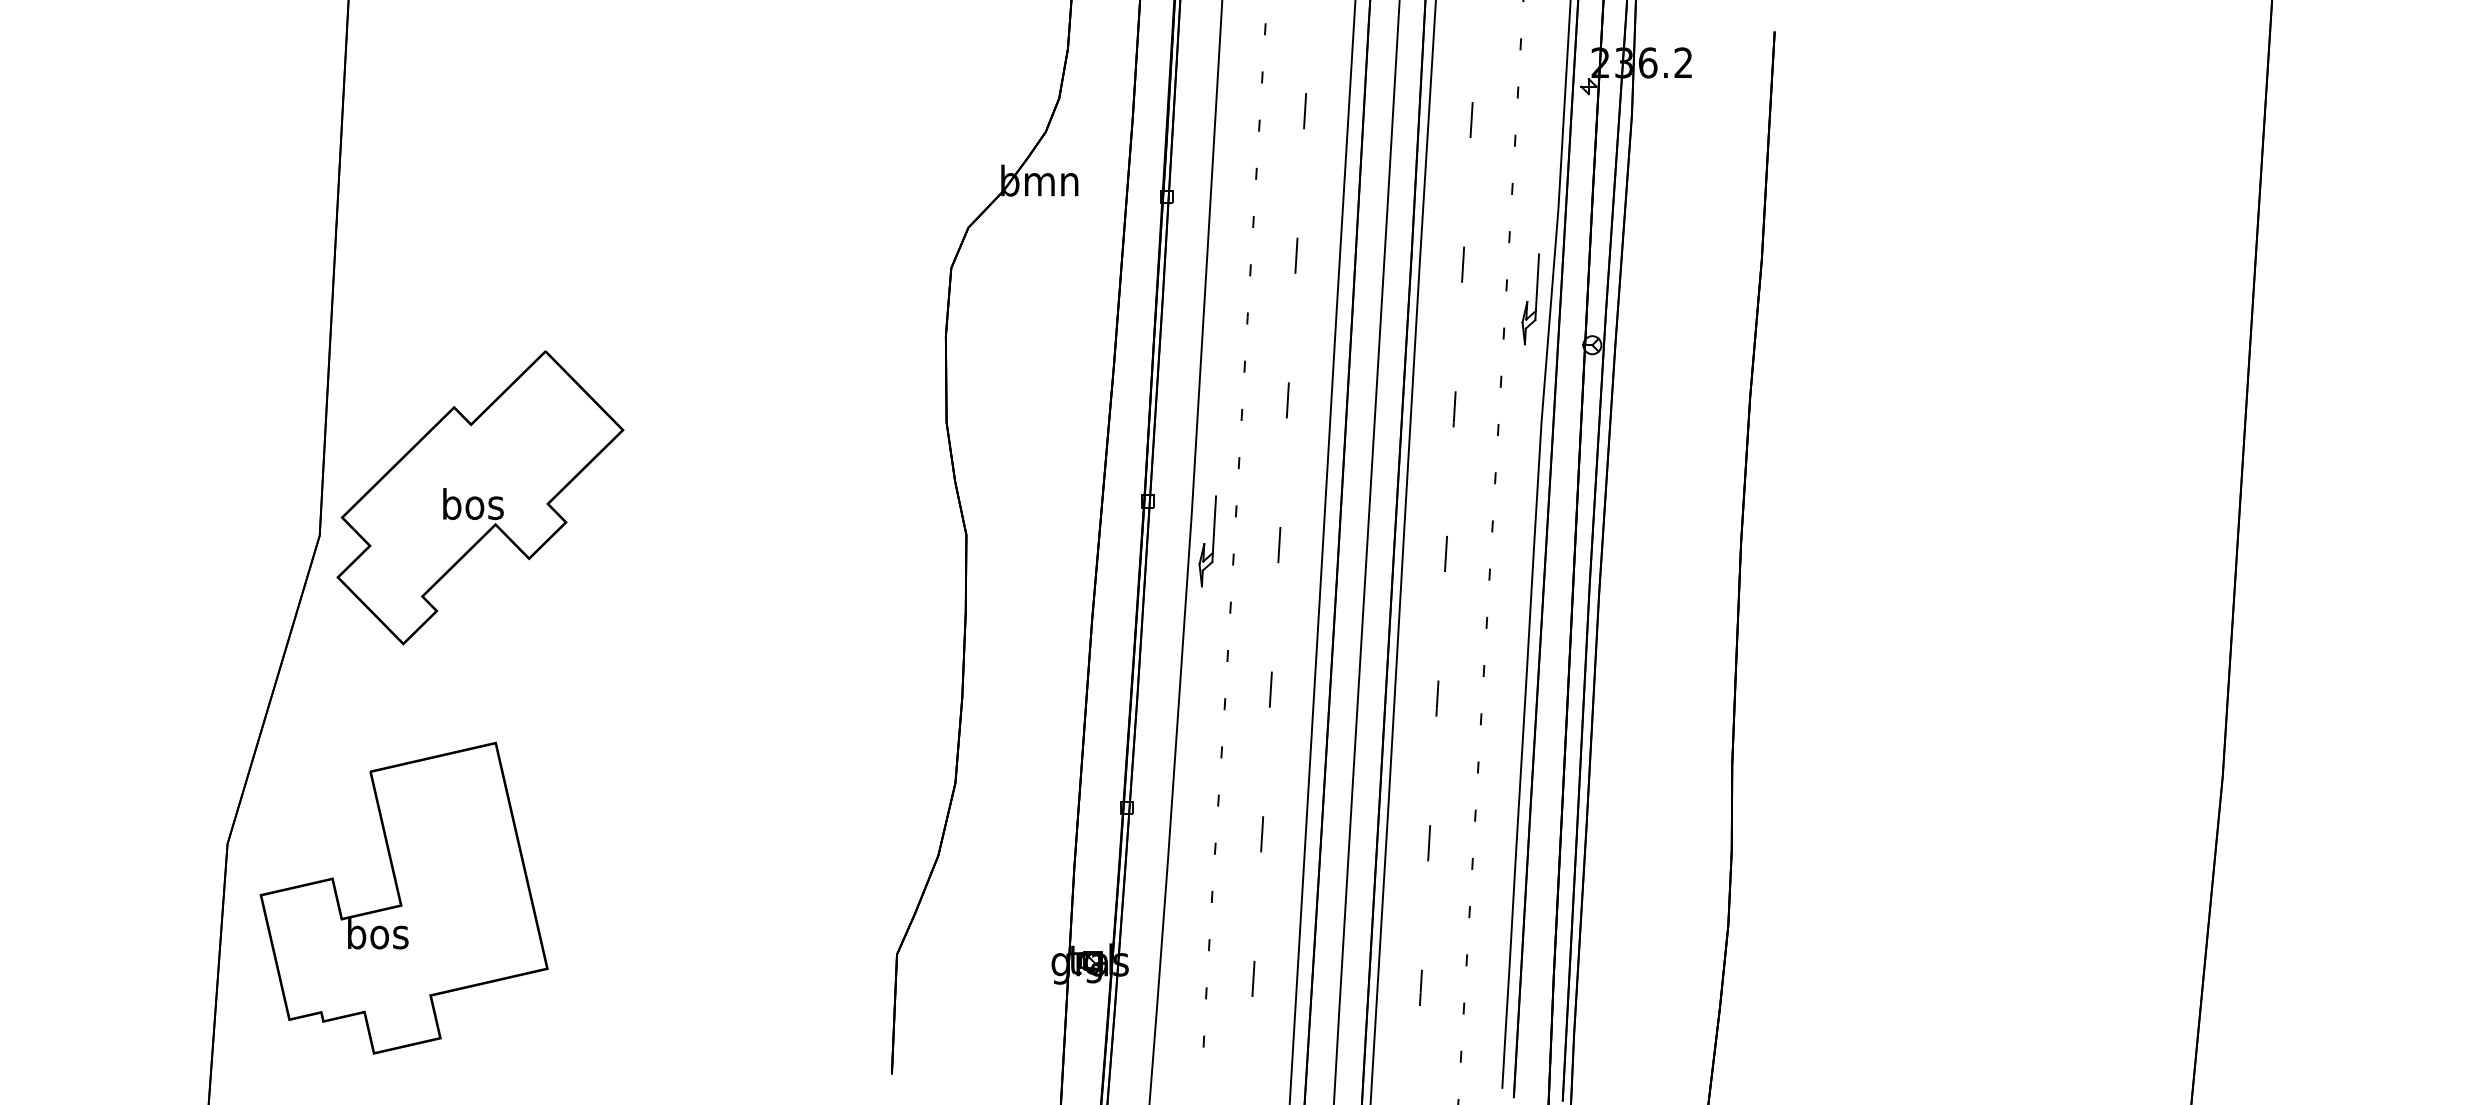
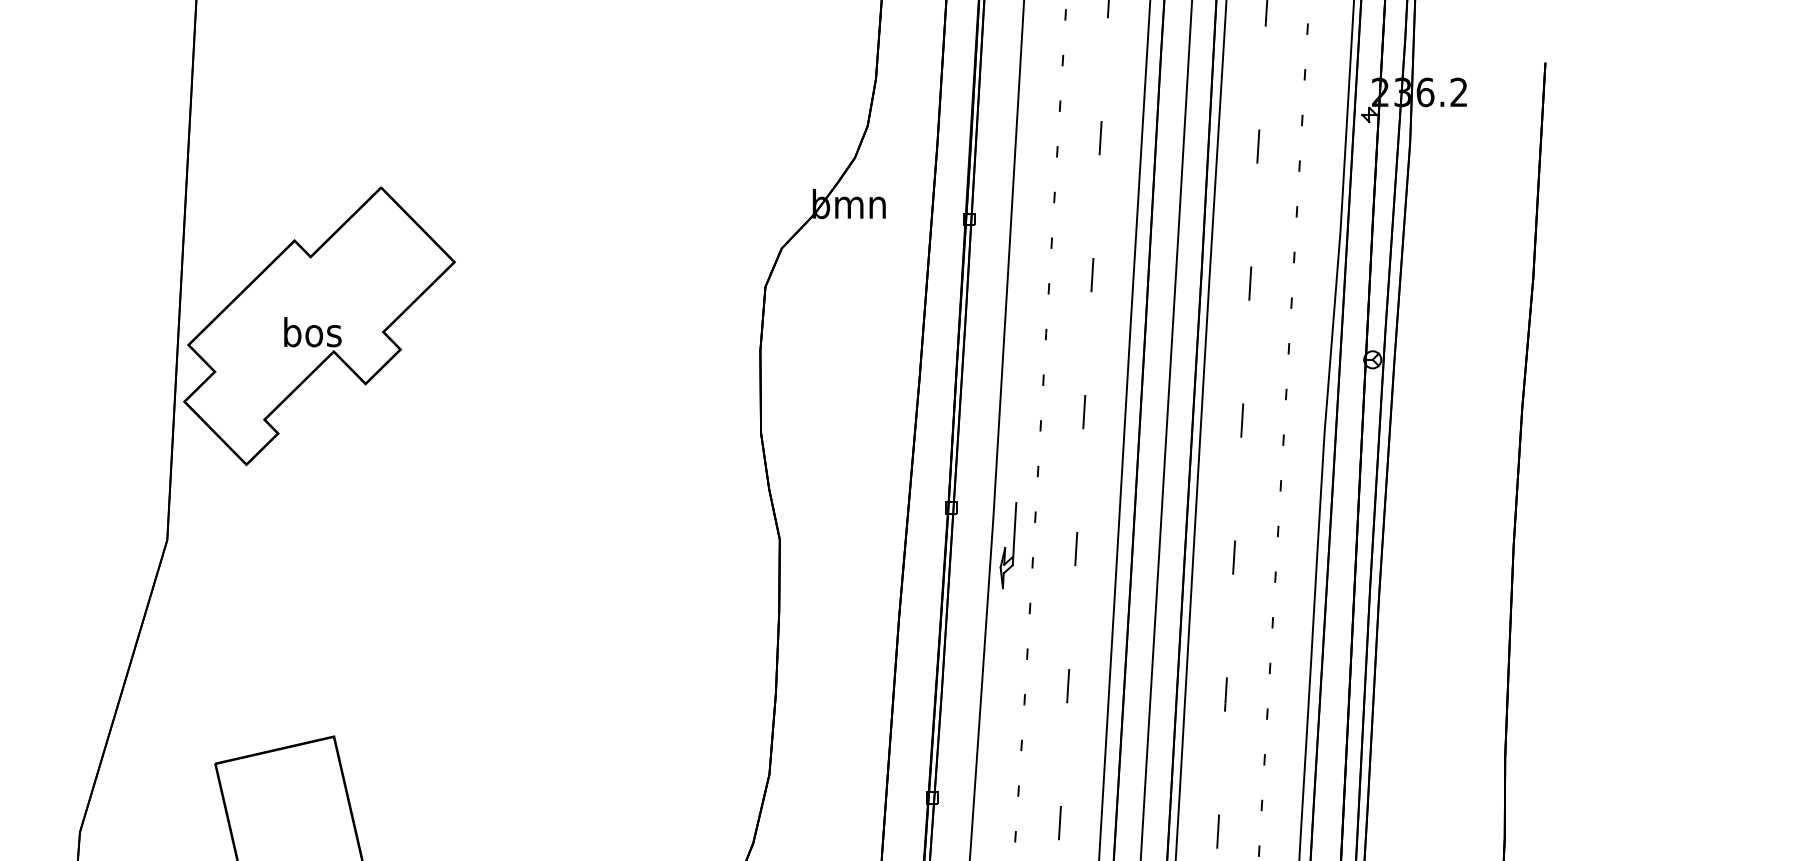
part: (1530, 299) -> (1314, 316), removed
part: (480, 497) -> (319, 325), moved

